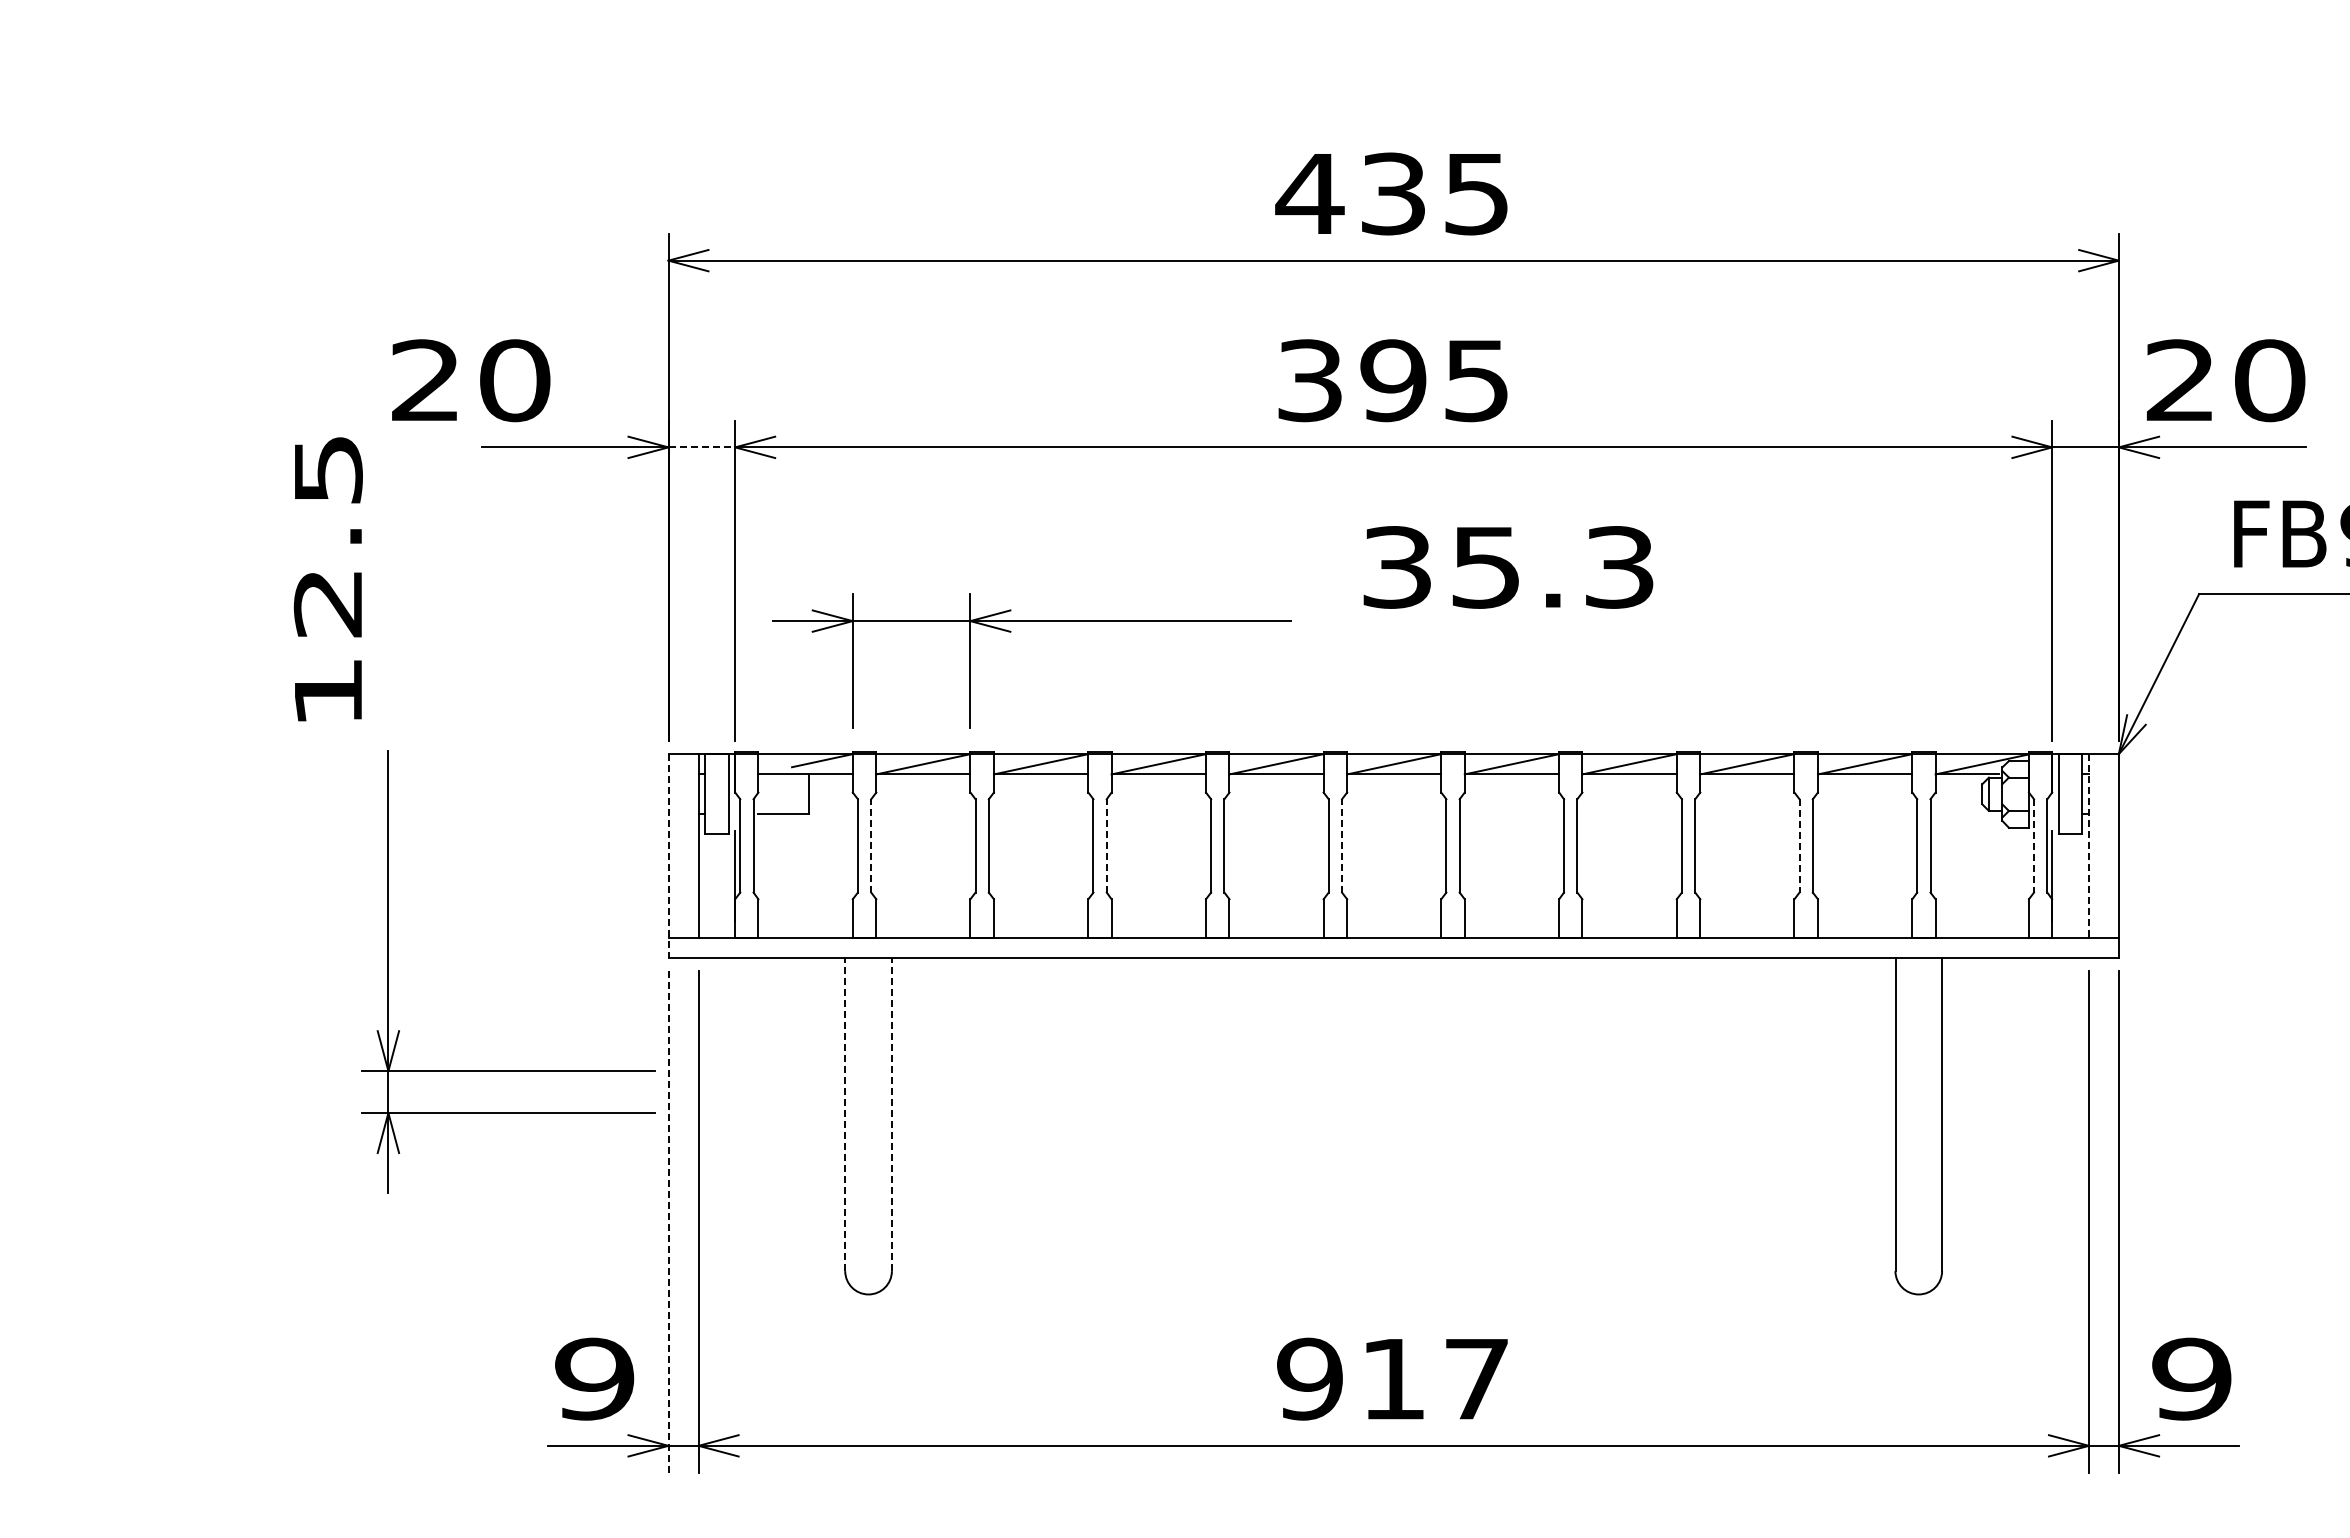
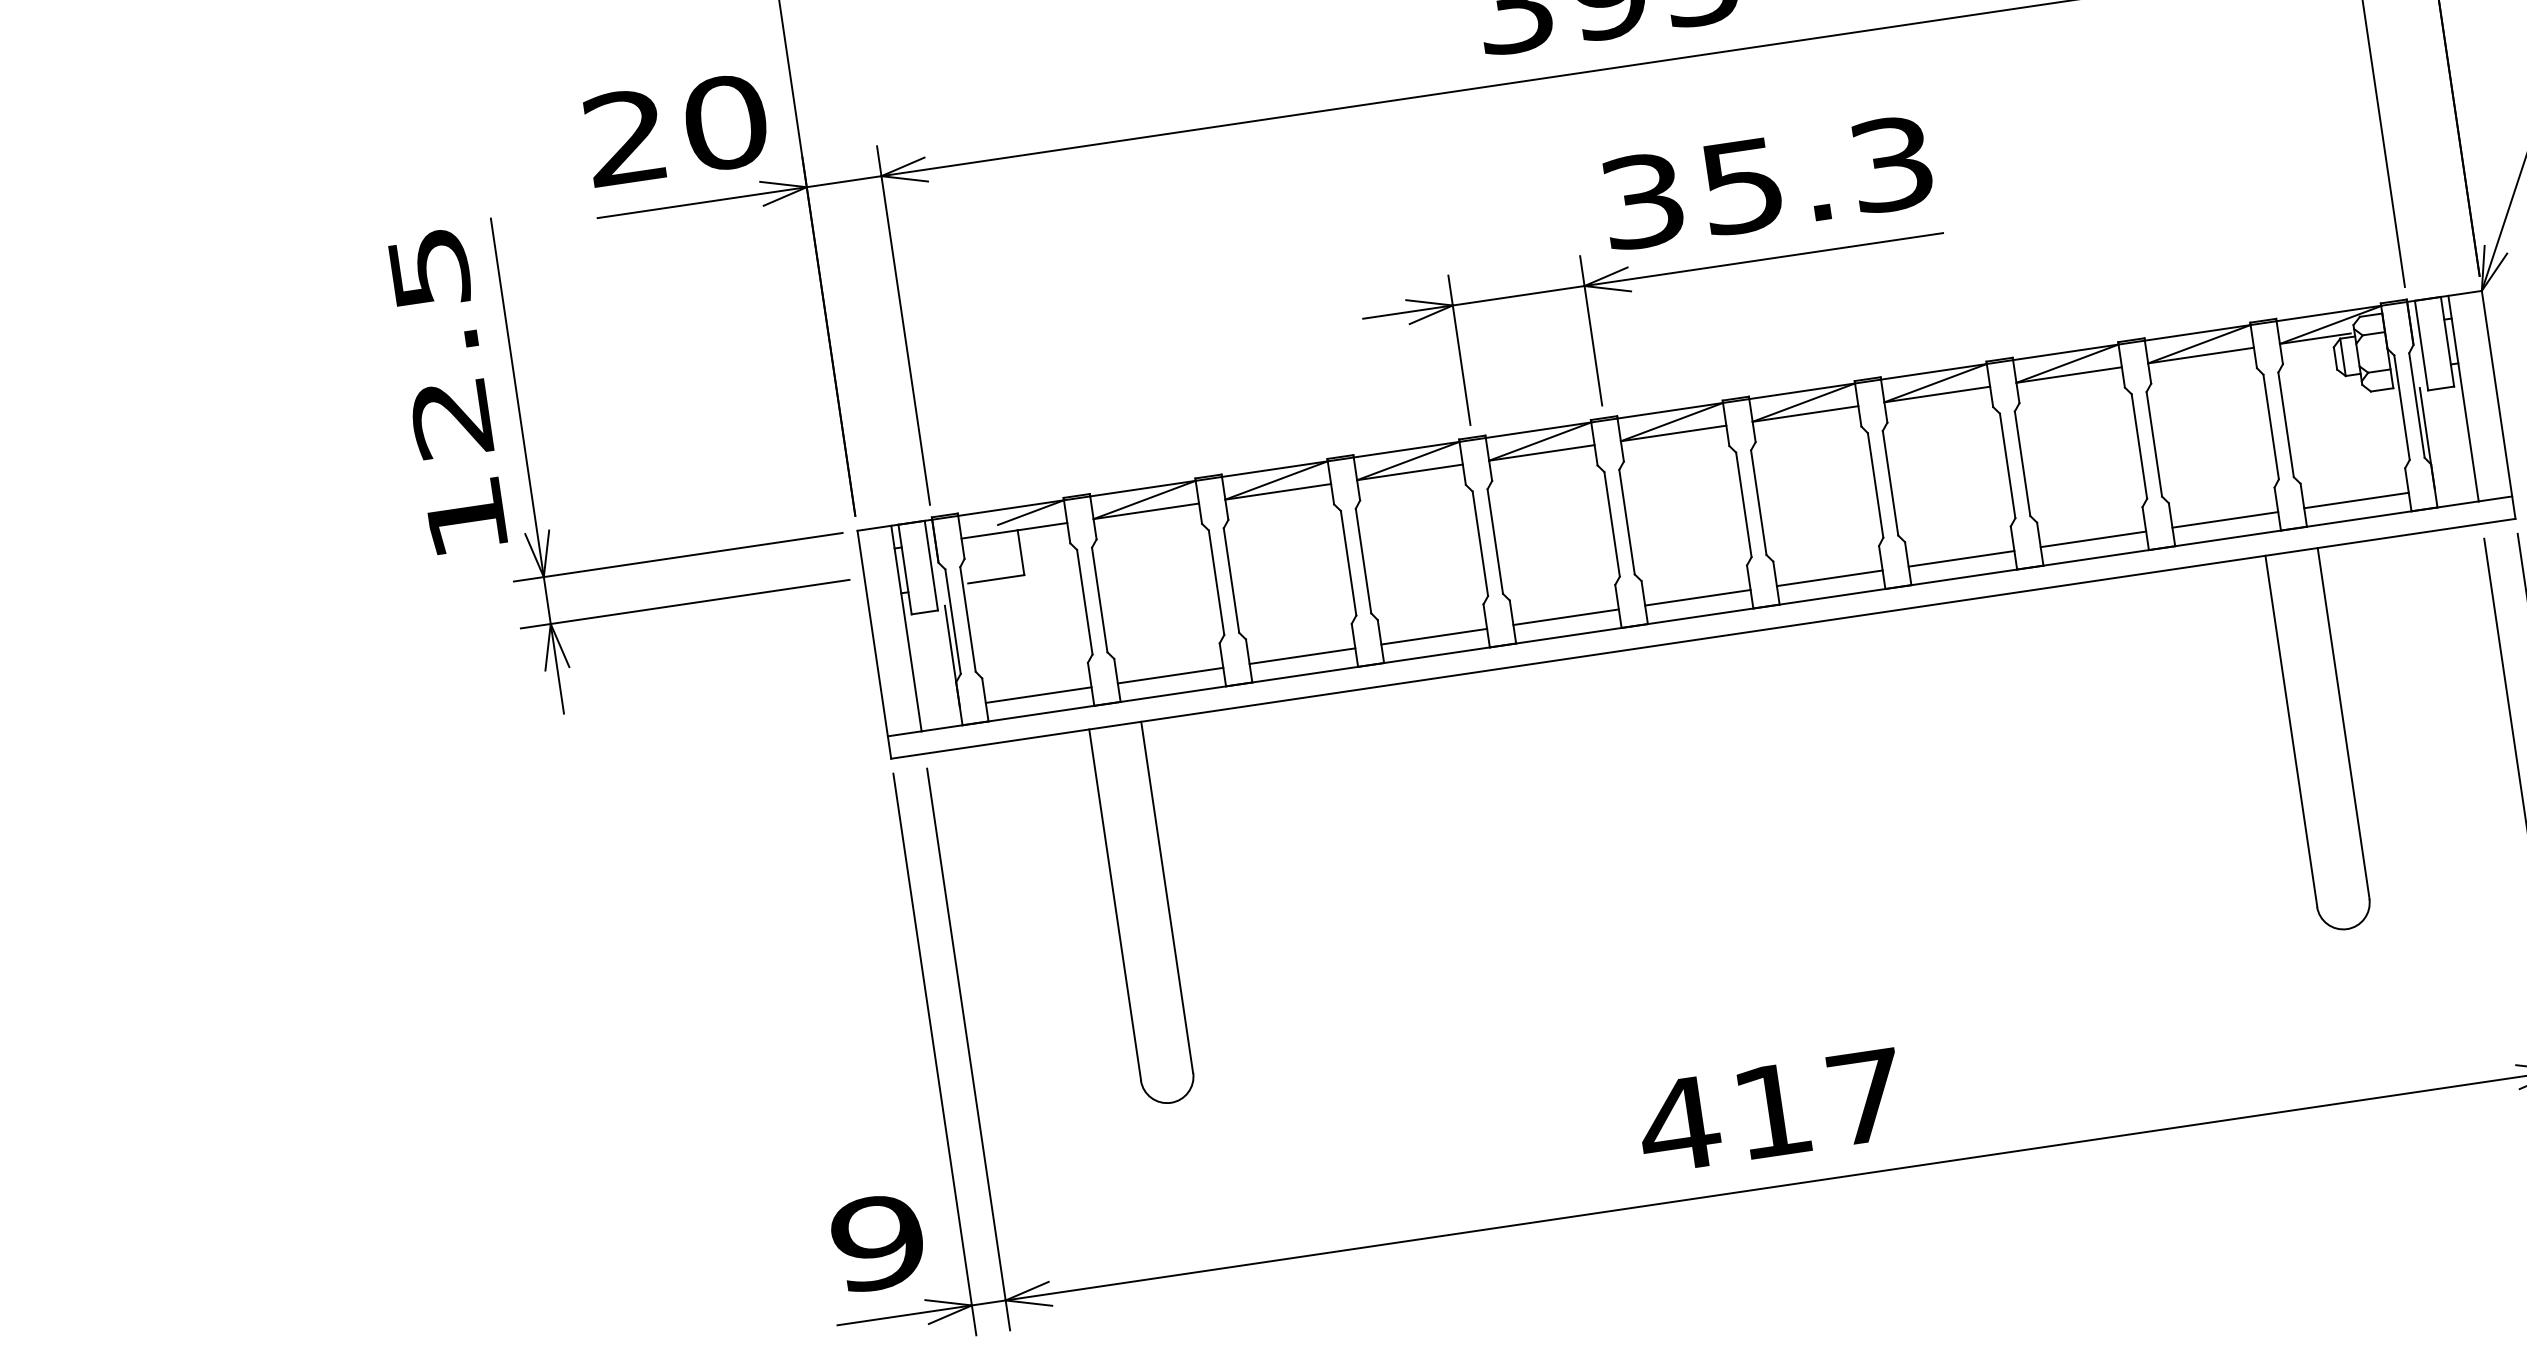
text: (471, 380) -> (677, 129), moved
line: (702, 447) -> (844, 181), dashed -> solid
part: (1011, 632) -> (1632, 292), moved
line: (871, 845) -> (1099, 599), dashed -> solid
line: (1106, 845) -> (1363, 560), dashed -> solid
line: (1342, 845) -> (1627, 521), dashed -> solid
line: (1799, 845) -> (2139, 446), dashed -> solid
line: (2034, 845) -> (2402, 407), dashed -> solid
line: (2088, 845) -> (2462, 398), dashed -> solid
line: (668, 855) -> (874, 644), dashed -> solid
line: (805, 921) -> (1038, 695), added
line: (923, 921) -> (1170, 676), added
line: (1040, 921) -> (1301, 656), added
line: (1158, 921) -> (1433, 637), added
line: (1276, 921) -> (1566, 617), added
line: (1394, 921) -> (1698, 598), added
line: (1511, 921) -> (1829, 578), added
line: (1629, 921) -> (1961, 559), added
line: (1747, 921) -> (2093, 539), added
line: (1864, 921) -> (2224, 520), added
line: (1981, 921) -> (2355, 501), added
part: (508, 1070) -> (678, 556), moved
line: (845, 1114) -> (1115, 905), dashed -> solid
line: (891, 1114) -> (1166, 897), dashed -> solid
line: (668, 1221) -> (934, 1054), dashed -> solid
text: (1309, 1378) -> (1678, 1124), 917 -> 417

